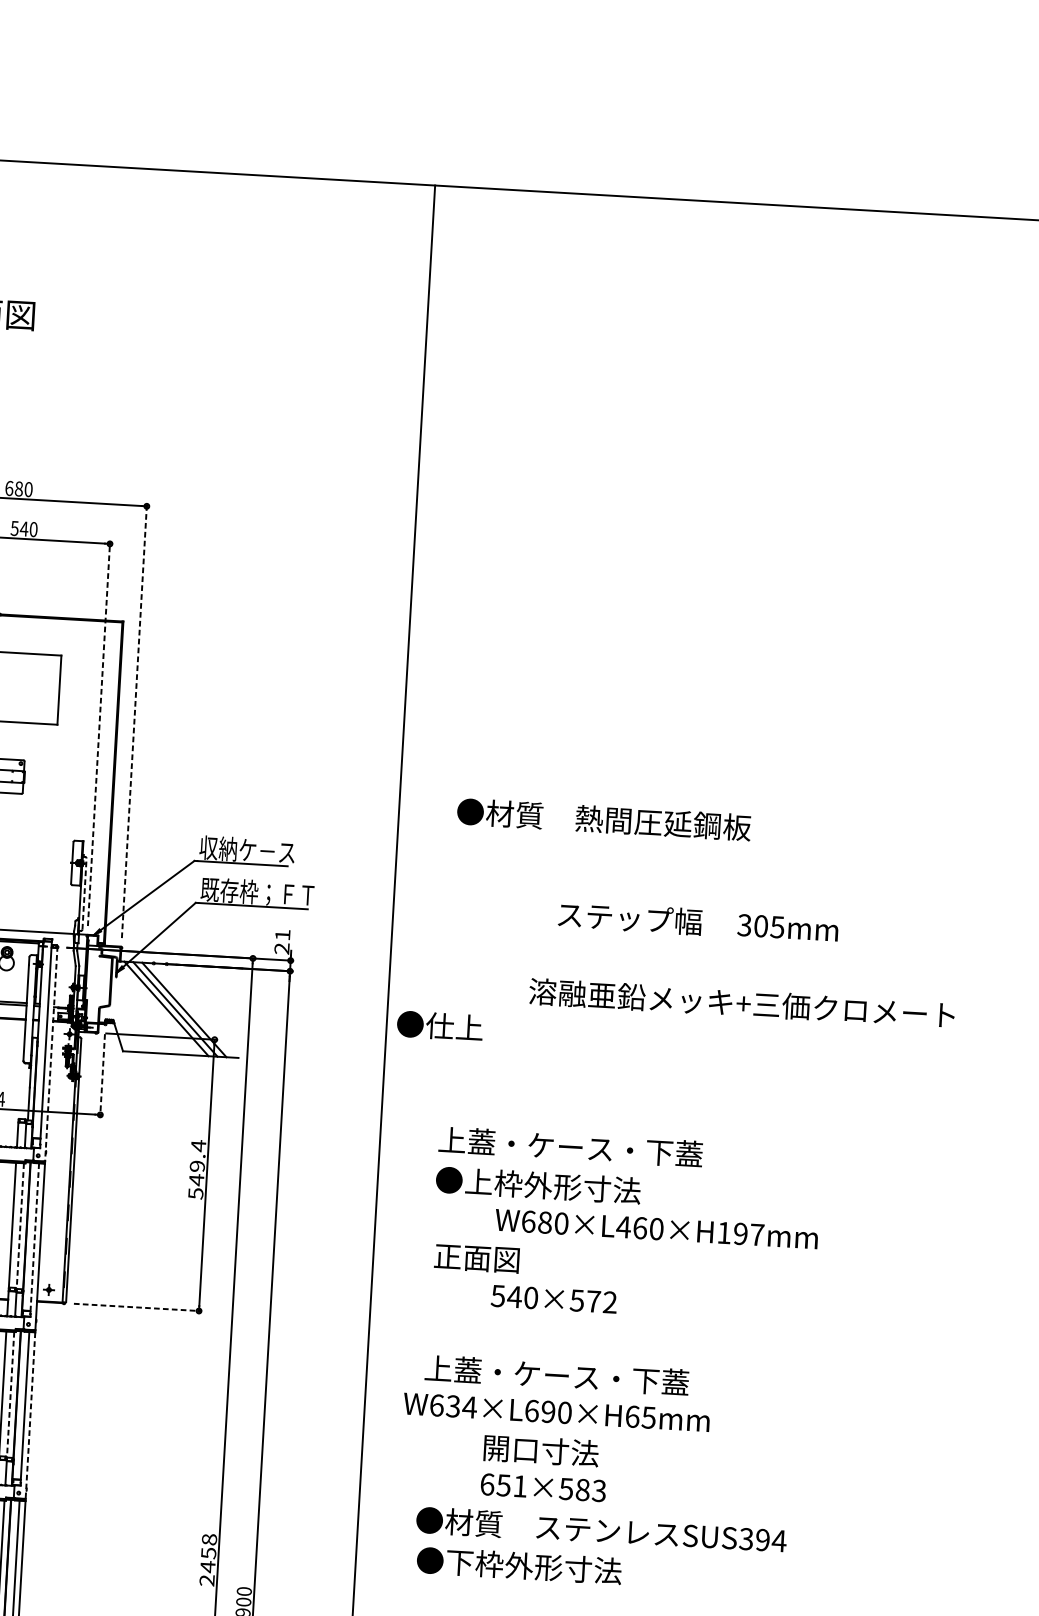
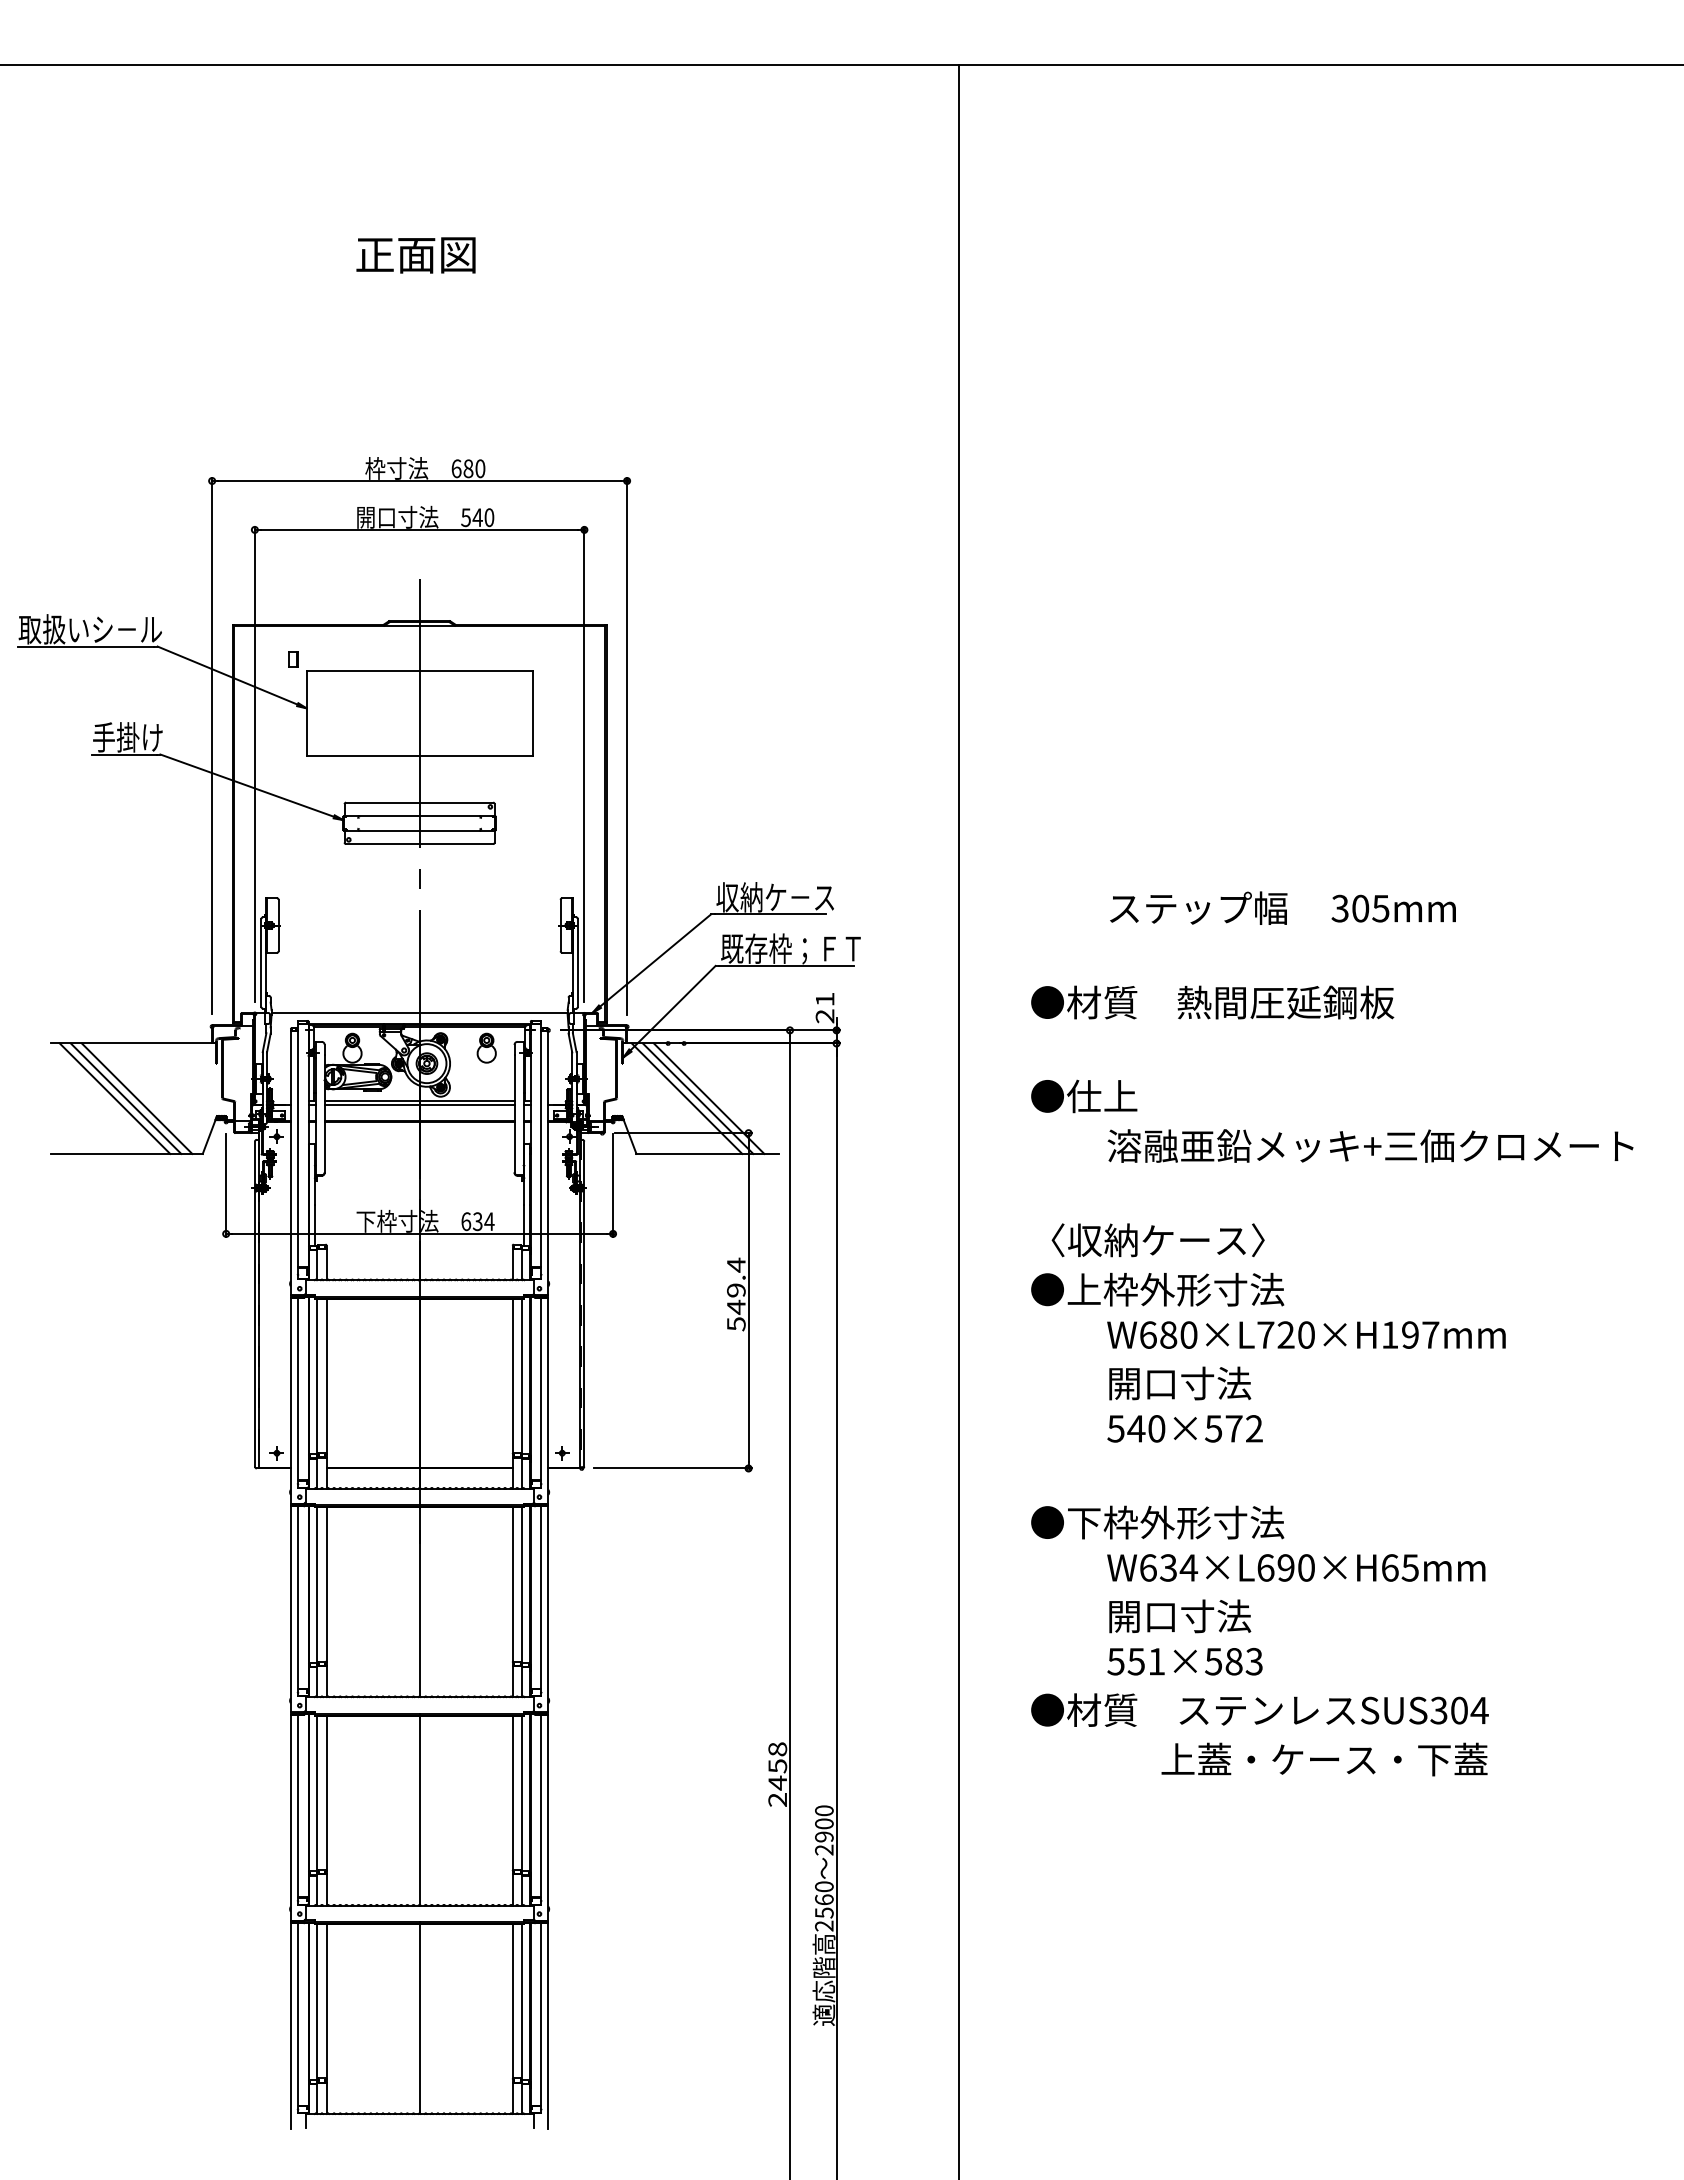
line: (134, 720) -> (627, 745), dashed -> solid
line: (99, 733) -> (584, 764), dashed -> solid
text: (603, 819) -> (1212, 1002), moved
line: (84, 894) -> (577, 963), dashed -> solid
text: (697, 921) -> (1282, 907), moved
text: (741, 1002) -> (1370, 1145), moved
text: (440, 1026) -> (1084, 1096), moved
line: (51, 1054) -> (548, 1162), dashed -> solid
line: (102, 1076) -> (613, 1186), dashed -> solid
text: (570, 1147) -> (1194, 1240), 上蓋・ケース・下蓋 -> 〈収納ケース〉
line: (20, 1226) -> (522, 1376), dashed -> solid
text: (631, 1227) -> (1275, 1334), W680×L460×H197mm -> W680×L720×H197mm
line: (35, 1236) -> (541, 1388), dashed -> solid
text: (521, 1260) -> (1142, 1383), 正面図 -> 開口寸法
line: (137, 1307) -> (672, 1468), dashed -> solid
text: (557, 1375) -> (1194, 1522), 上蓋・ケース・下蓋 -> ●下枠外形寸法
line: (10, 1395) -> (522, 1585), dashed -> solid
text: (556, 1412) -> (1296, 1567), moved
line: (30, 1415) -> (548, 1609), dashed -> solid
text: (486, 1484) -> (1115, 1661), 651×583 -> 551×583
text: (762, 1540) -> (1459, 1710), SUS394 -> SUS304
text: (599, 1570) -> (1260, 1759), ●下枠外形寸法 -> 上蓋・ケース・下蓋

